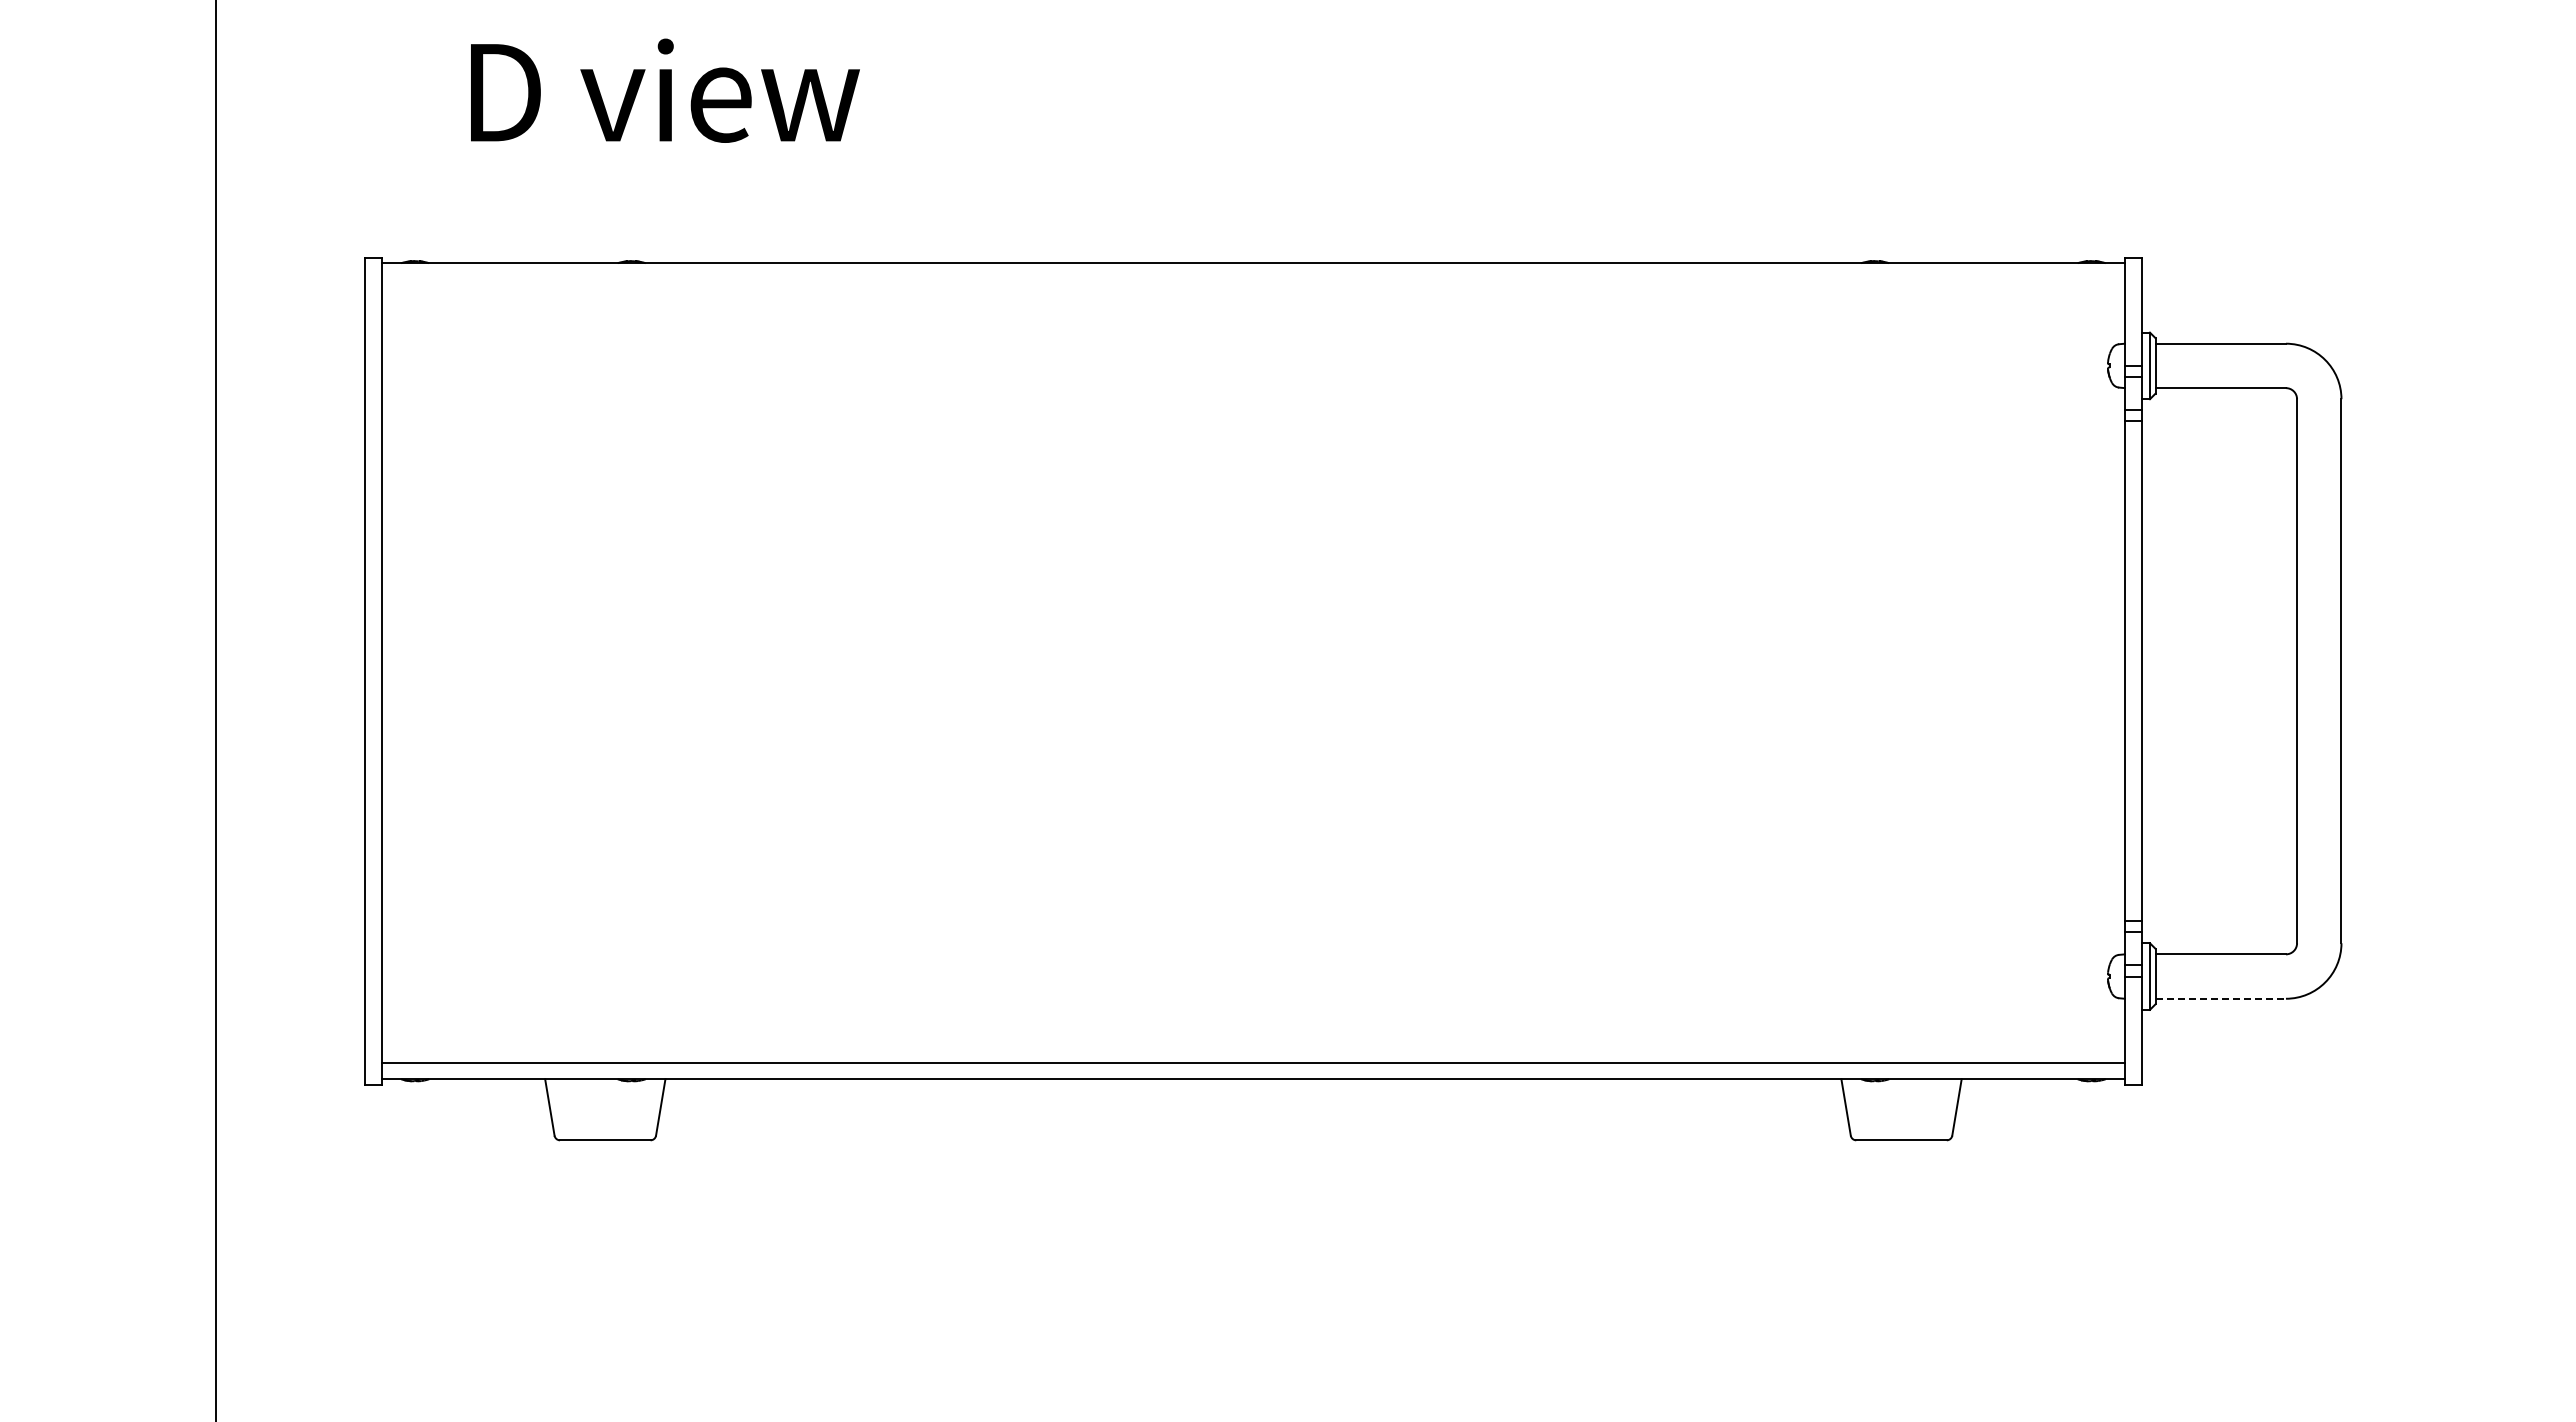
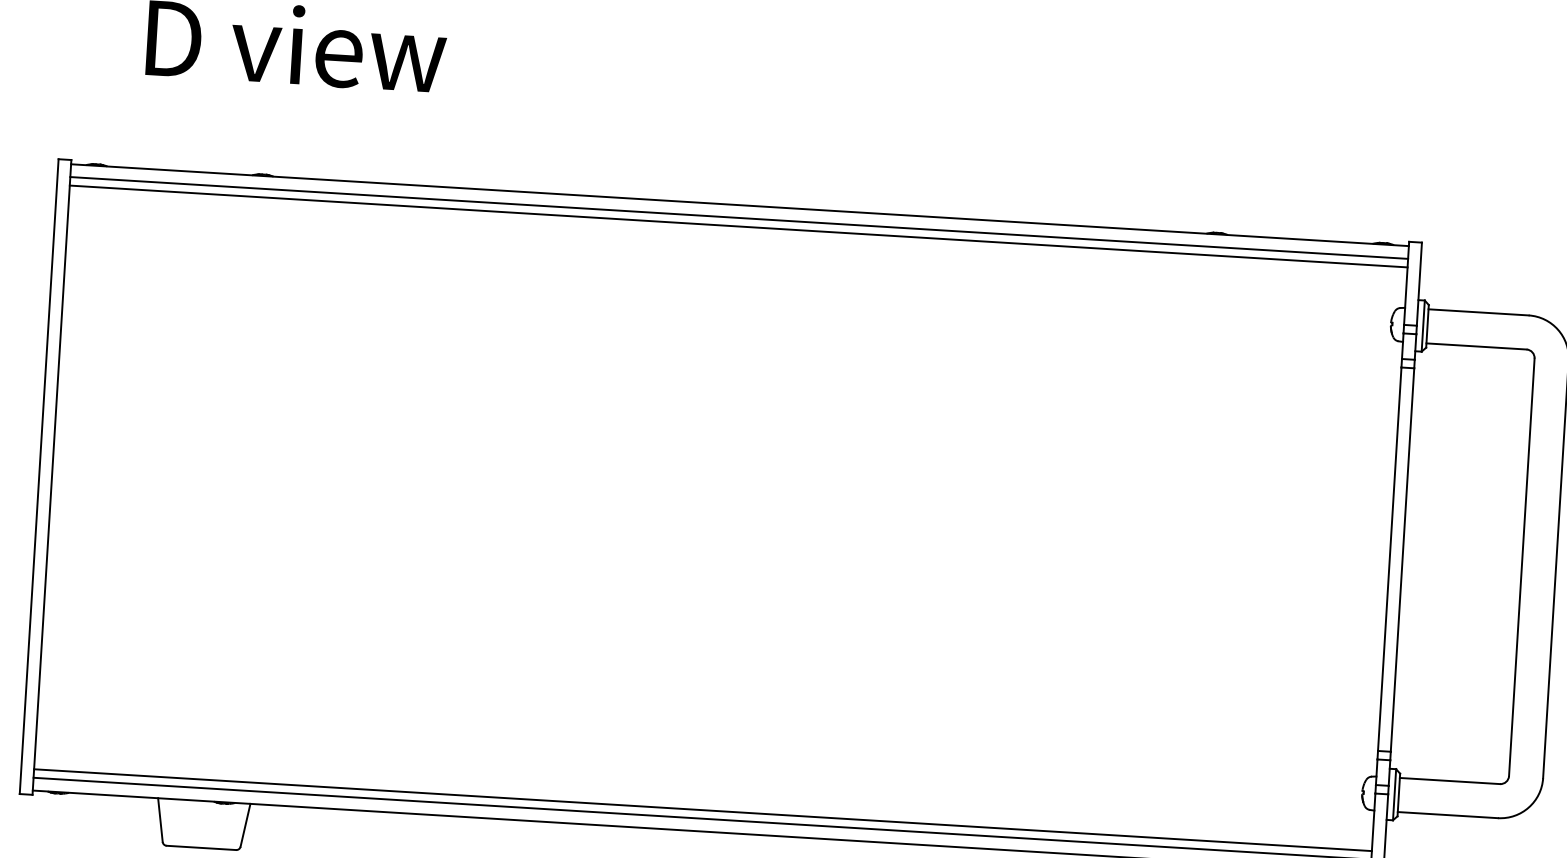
line: (1252, 279) -> (738, 217), added
line: (1252, 290) -> (738, 226), added
line: (2221, 998) -> (1448, 814), dashed -> solid
line: (1252, 1051) -> (702, 810), added

